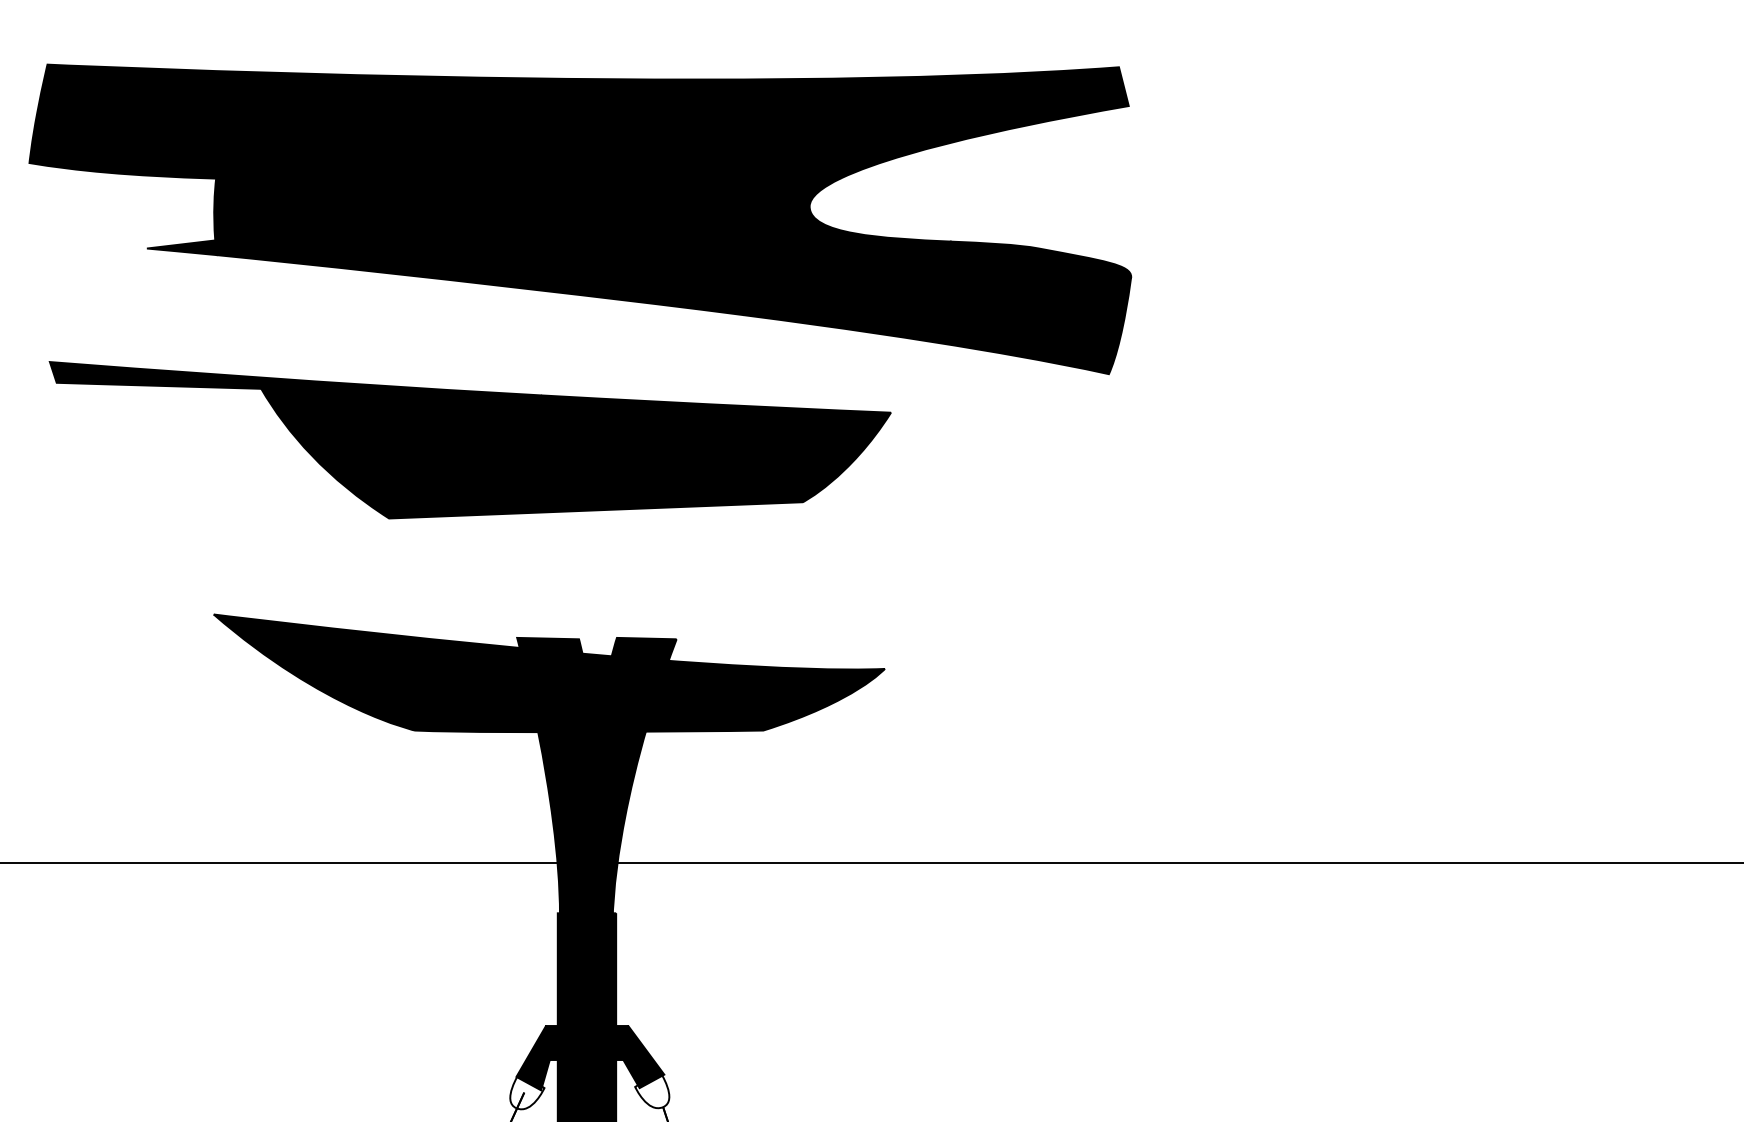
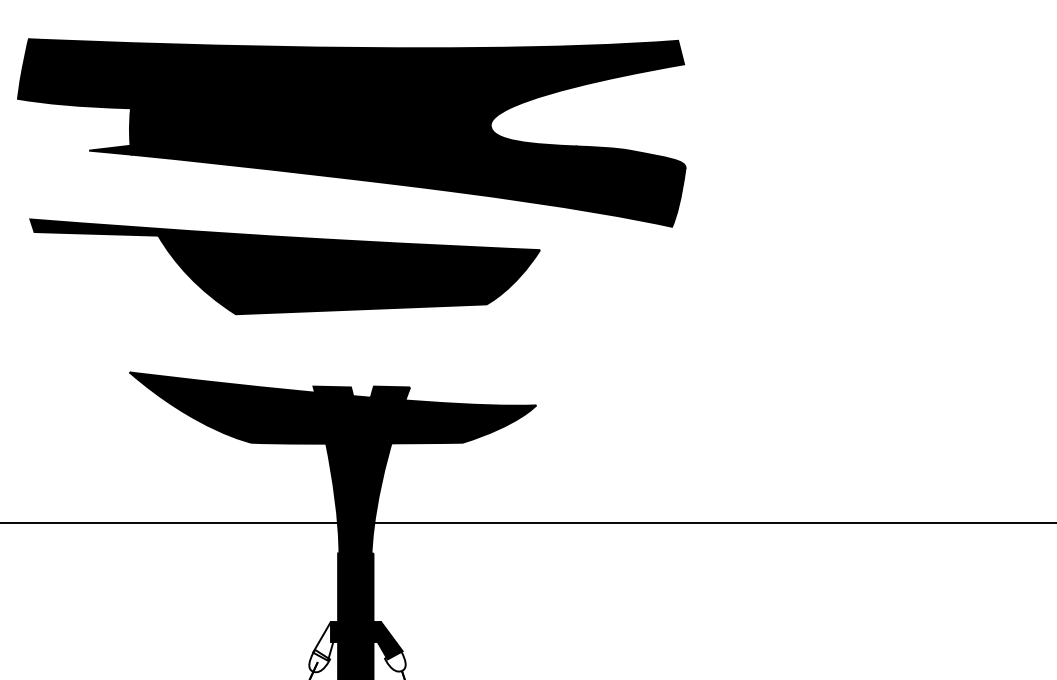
fill: (533, 1056) -> (323, 640), removed

